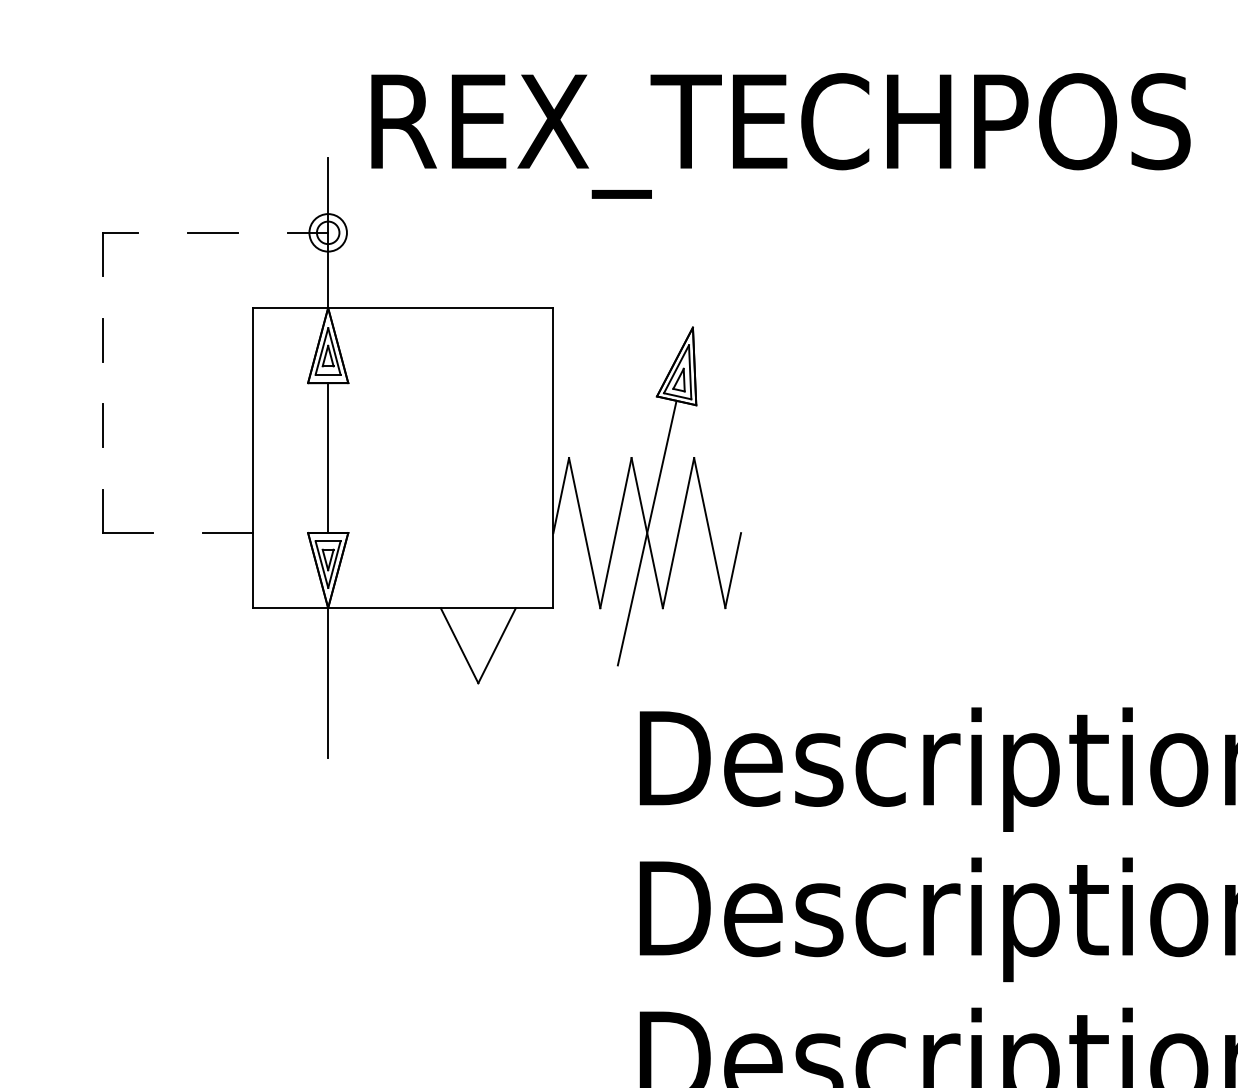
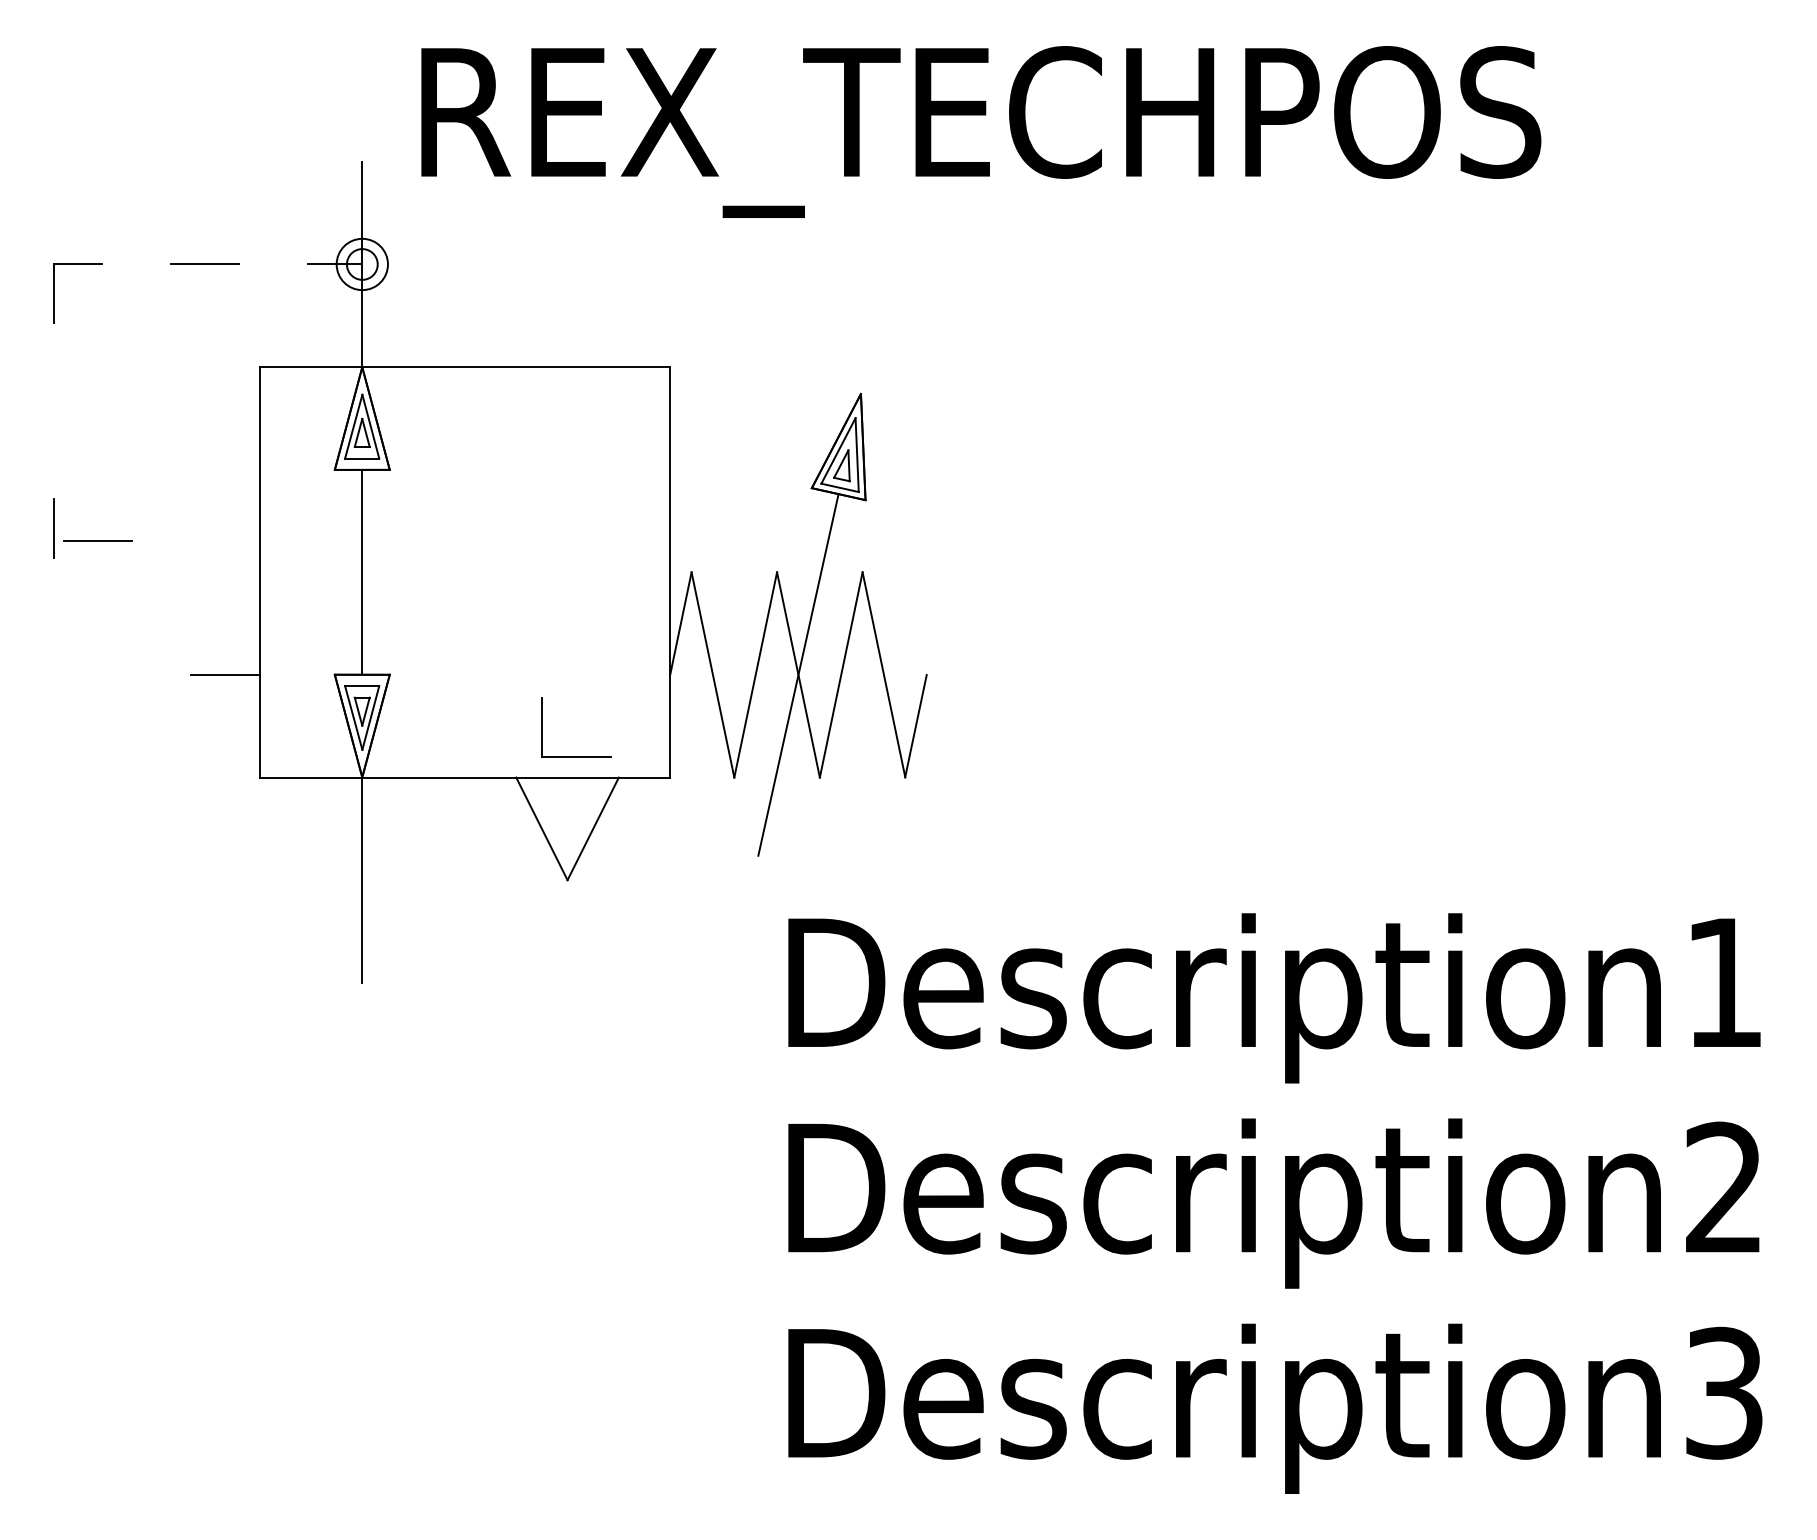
line: (103, 339) -> (54, 410), removed
line: (134, 434) -> (97, 540), added
part: (127, 532) -> (576, 756), moved

